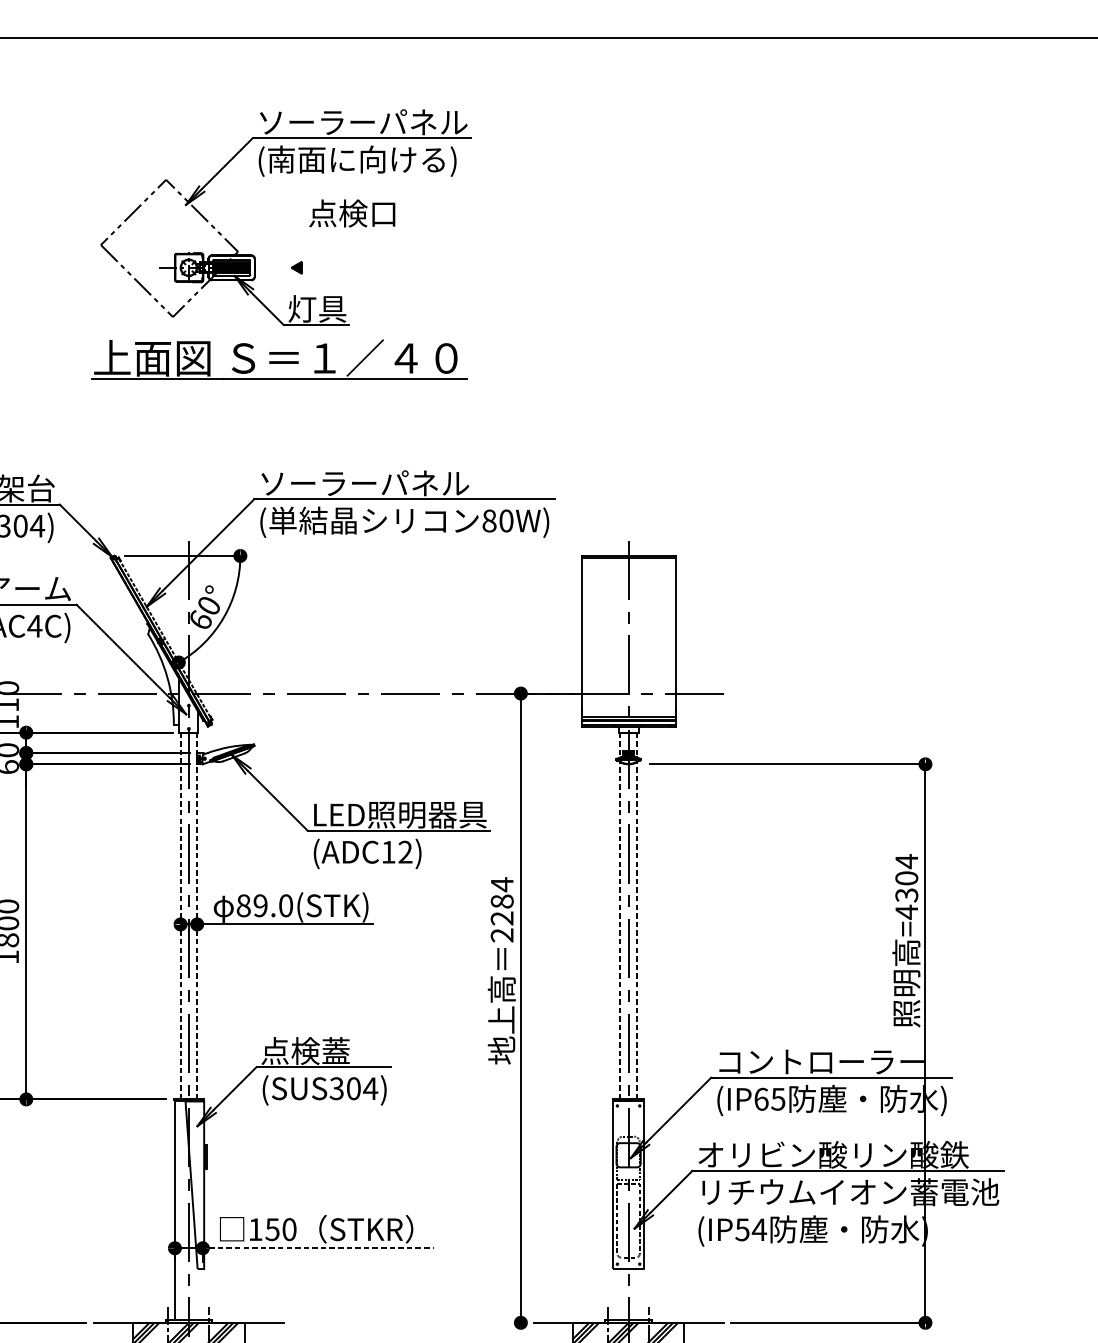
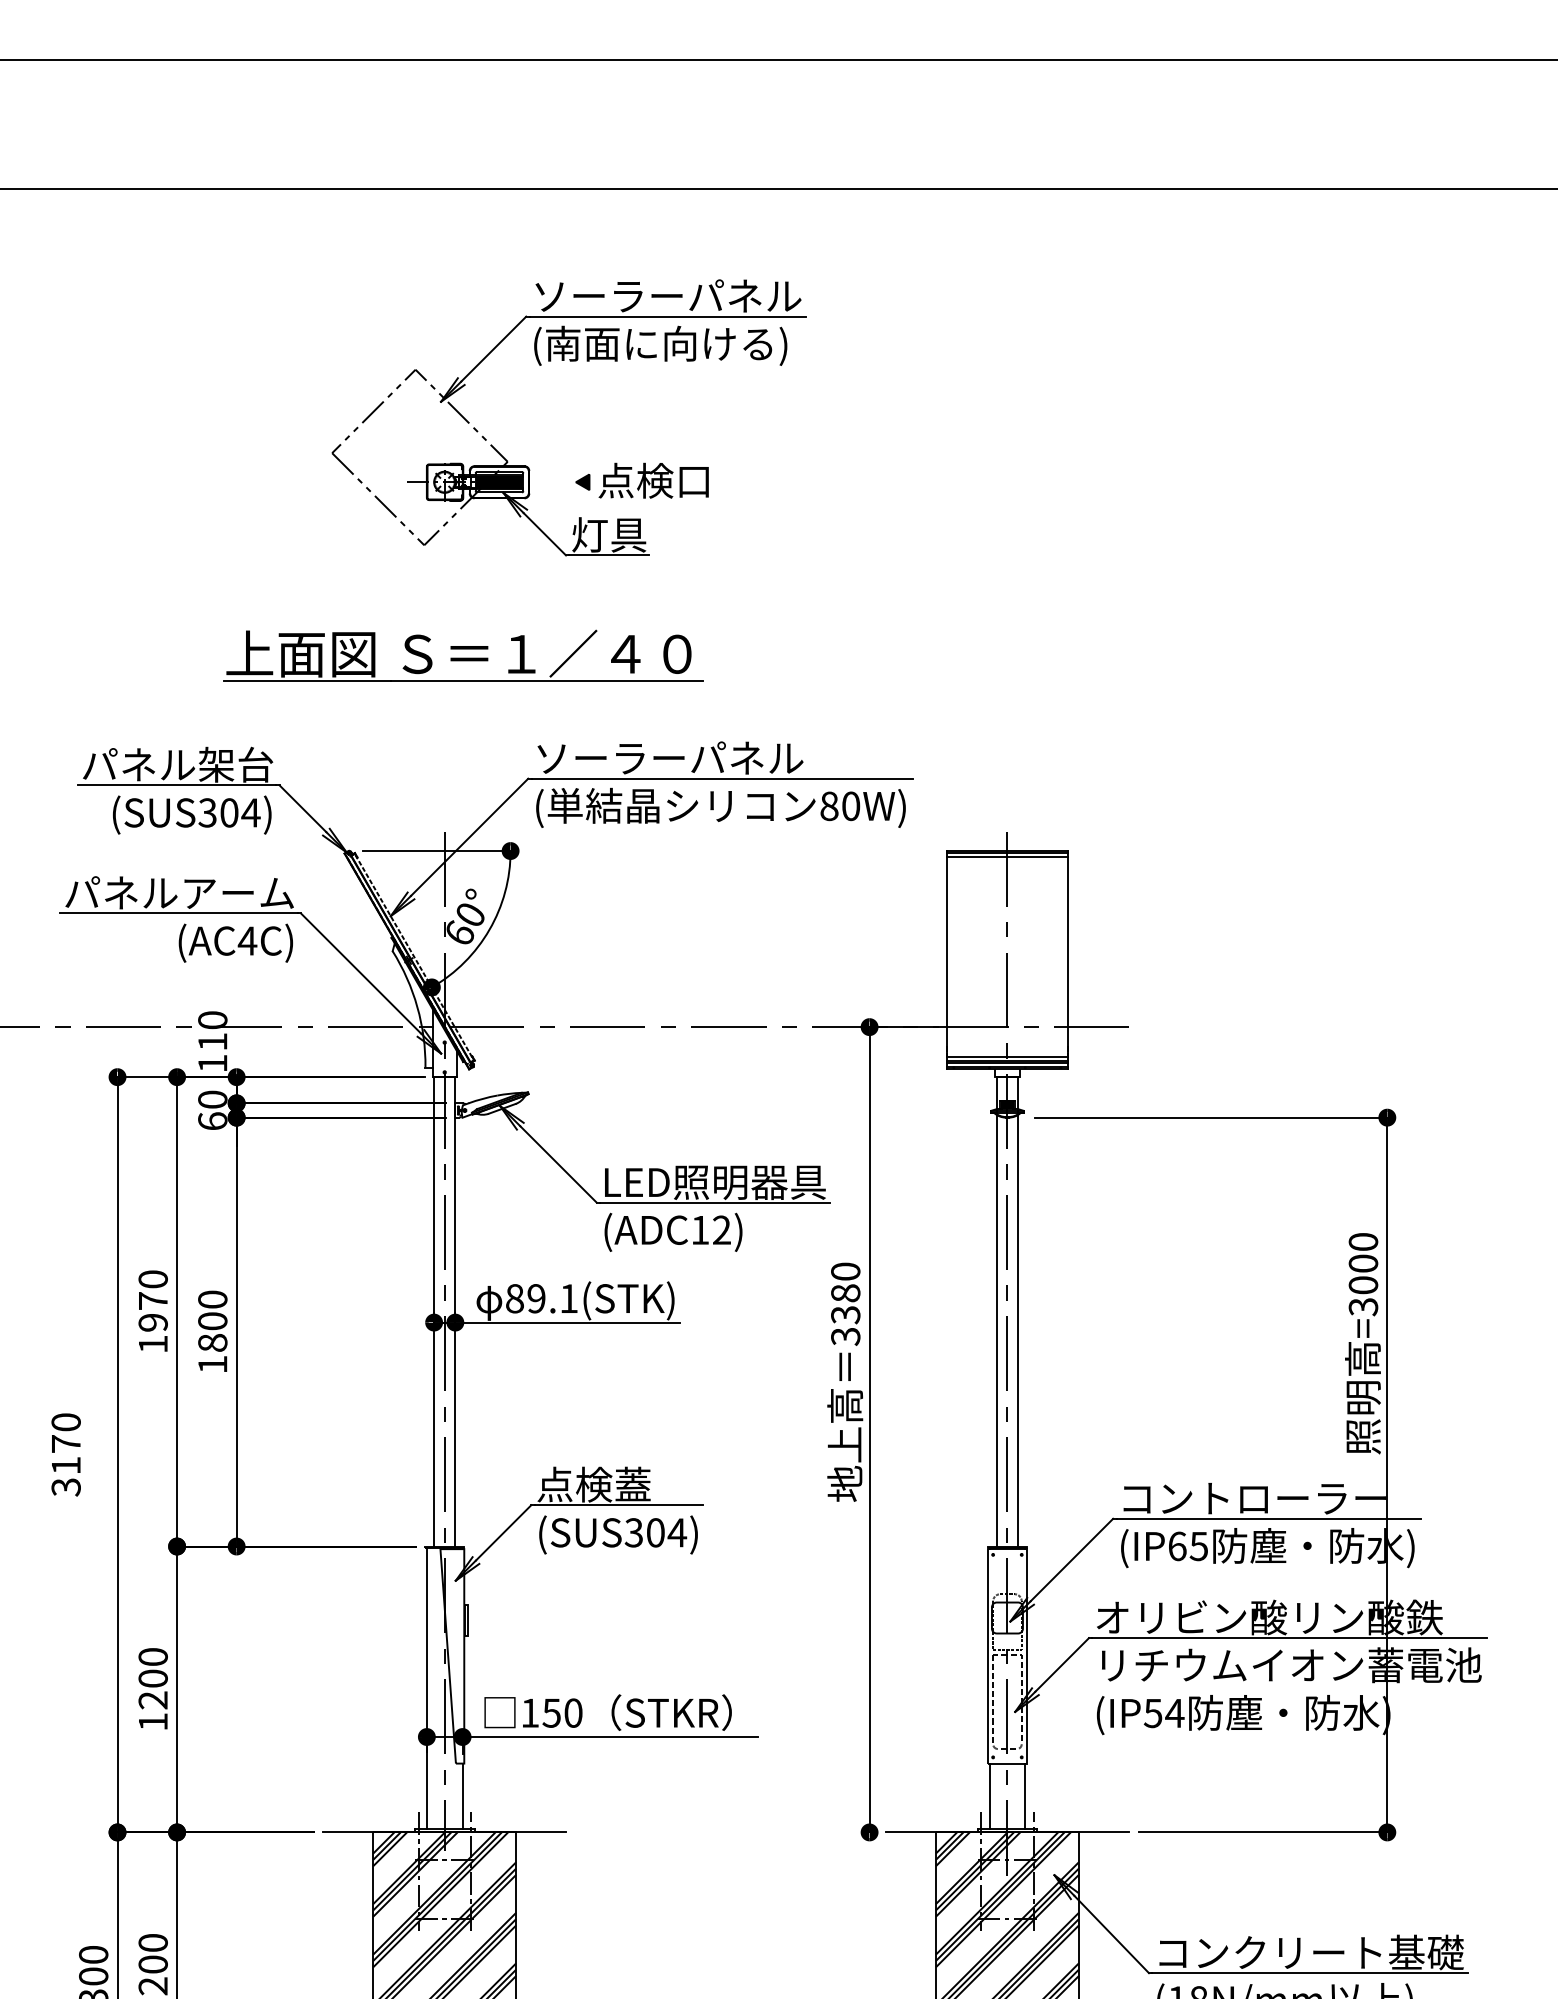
text: (352, 213) -> (653, 480), moved
part: (279, 359) -> (463, 655), moved
line: (628, 561) -> (1007, 857), added
text: (906, 886) -> (1363, 1274), =4304 -> =3000
text: (286, 905) -> (569, 1298), 89.0(STK) -> 89.1(STK)
text: (502, 909) -> (845, 1303), 2284 -> 3380
line: (180, 915) -> (434, 1311), dashed -> solid
line: (197, 915) -> (455, 1311), dashed -> solid
line: (620, 915) -> (996, 1311), dashed -> solid
line: (637, 915) -> (1018, 1311), dashed -> solid
line: (317, 1248) -> (609, 1737), dashed -> solid
line: (202, 1293) -> (462, 1795), added
line: (614, 1293) -> (989, 1795), added
line: (642, 1293) -> (1025, 1795), added

